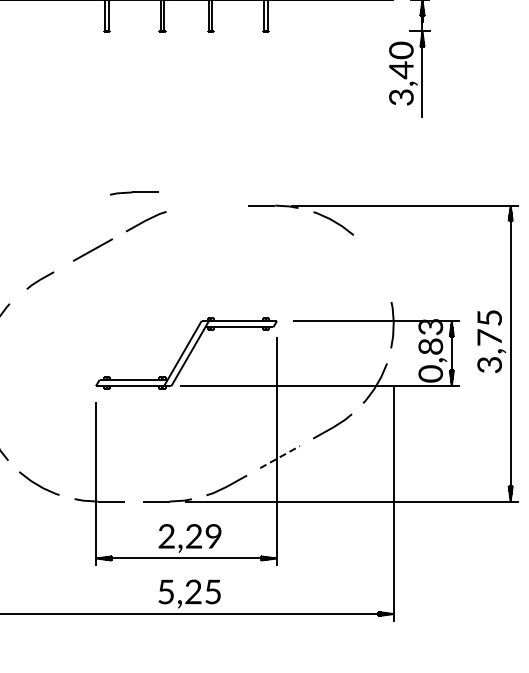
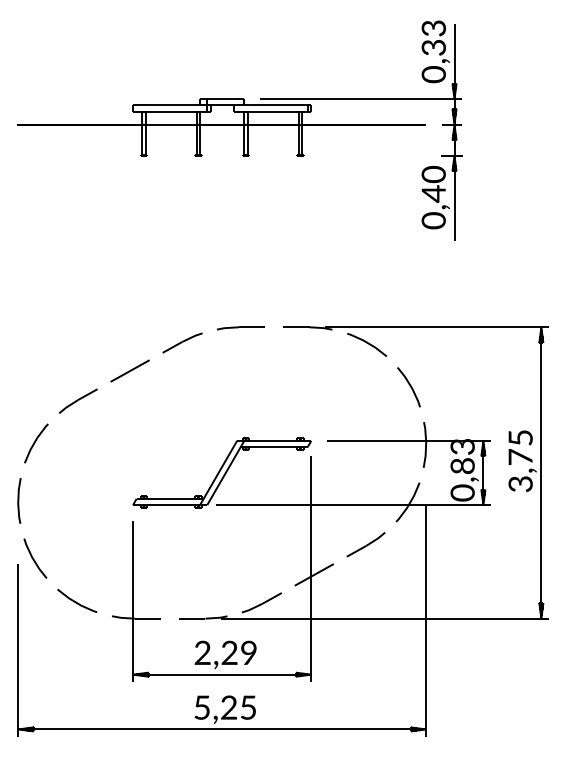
text: (401, 97) -> (433, 220), 3,40 -> 0,40
part: (134, 193) -> (240, 328), moved
line: (376, 265) -> (409, 386), added
part: (40, 279) -> (78, 400), size x1.43
line: (280, 456) -> (314, 574), dashed -> solid

